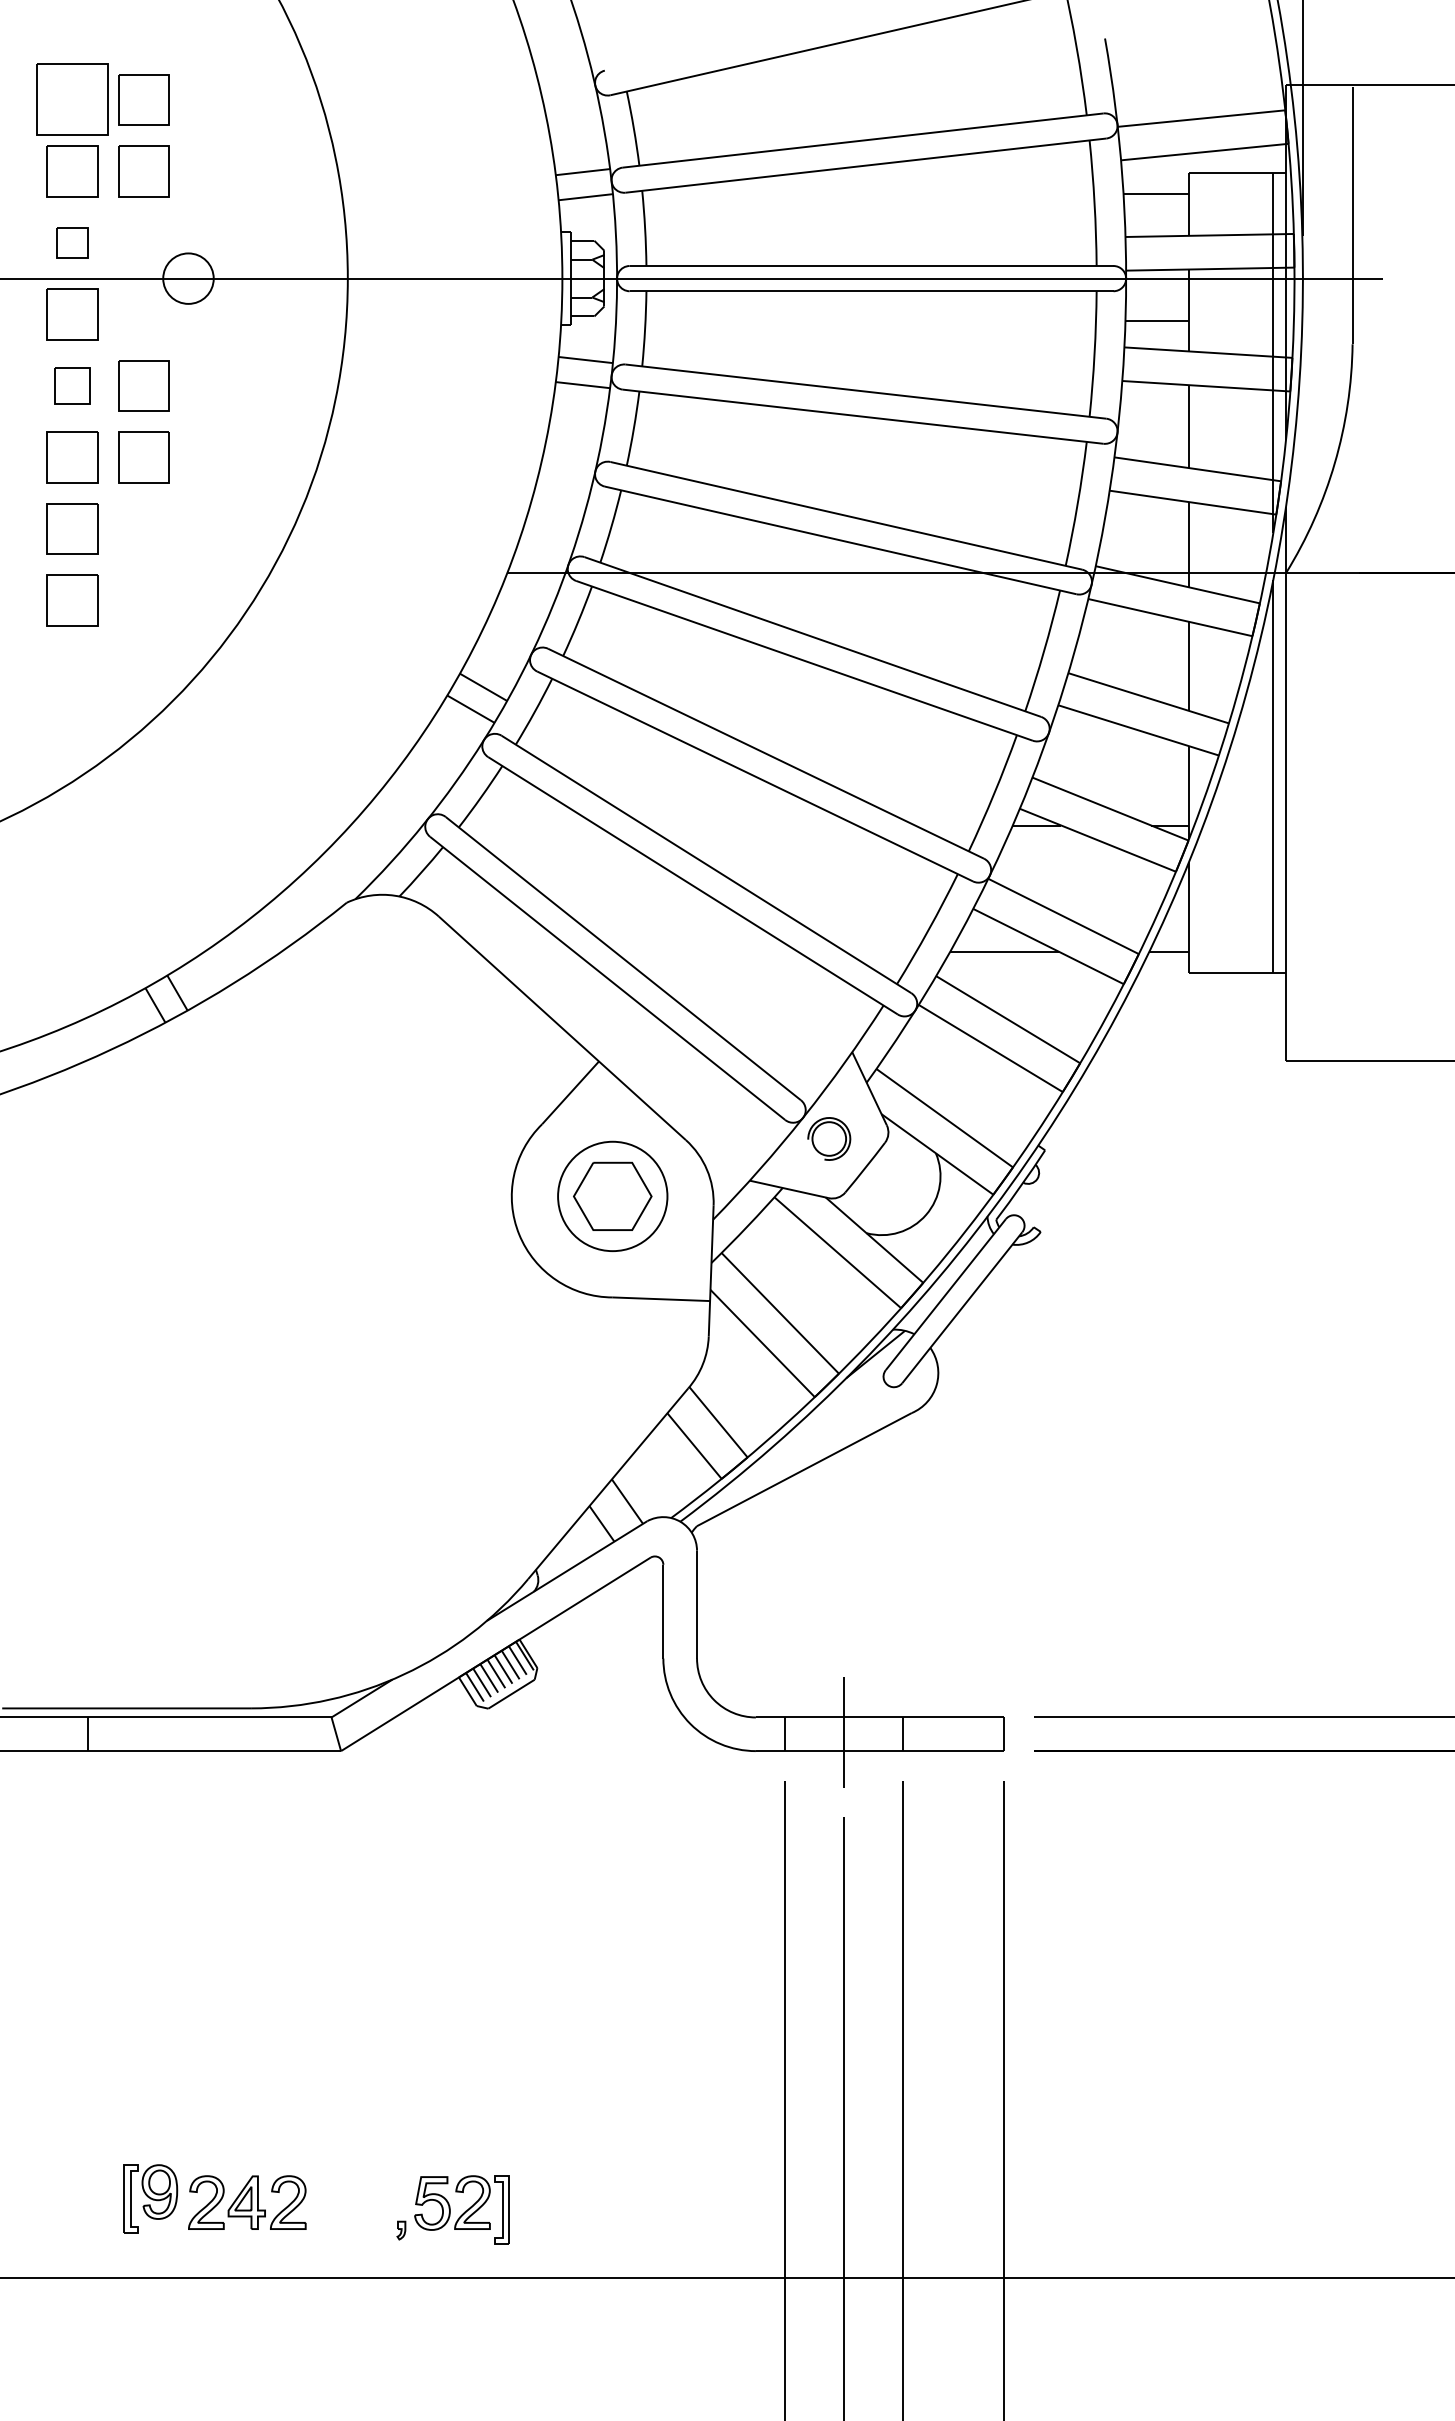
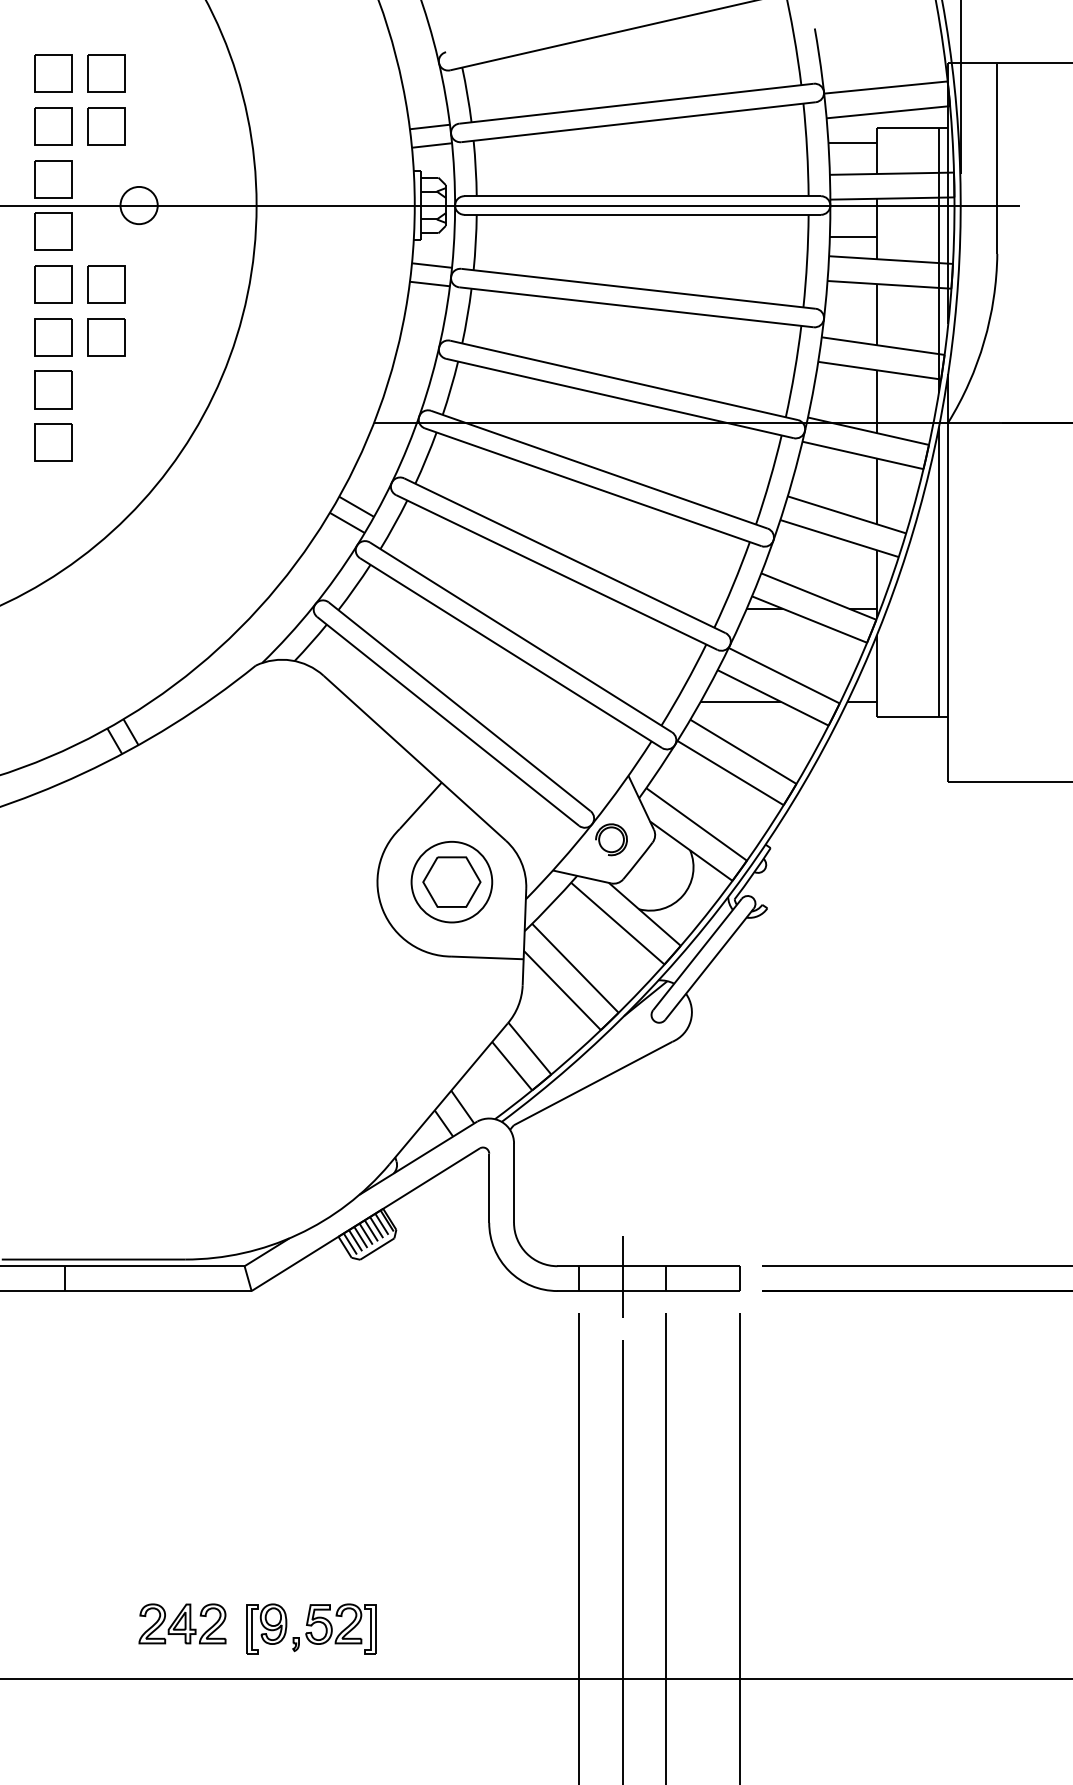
part: (72, 99) -> (53, 73), size x0.71
part: (72, 242) -> (53, 178), size x1.67
part: (72, 385) -> (53, 284), size x1.43
part: (150, 2198) -> (266, 1628), moved

